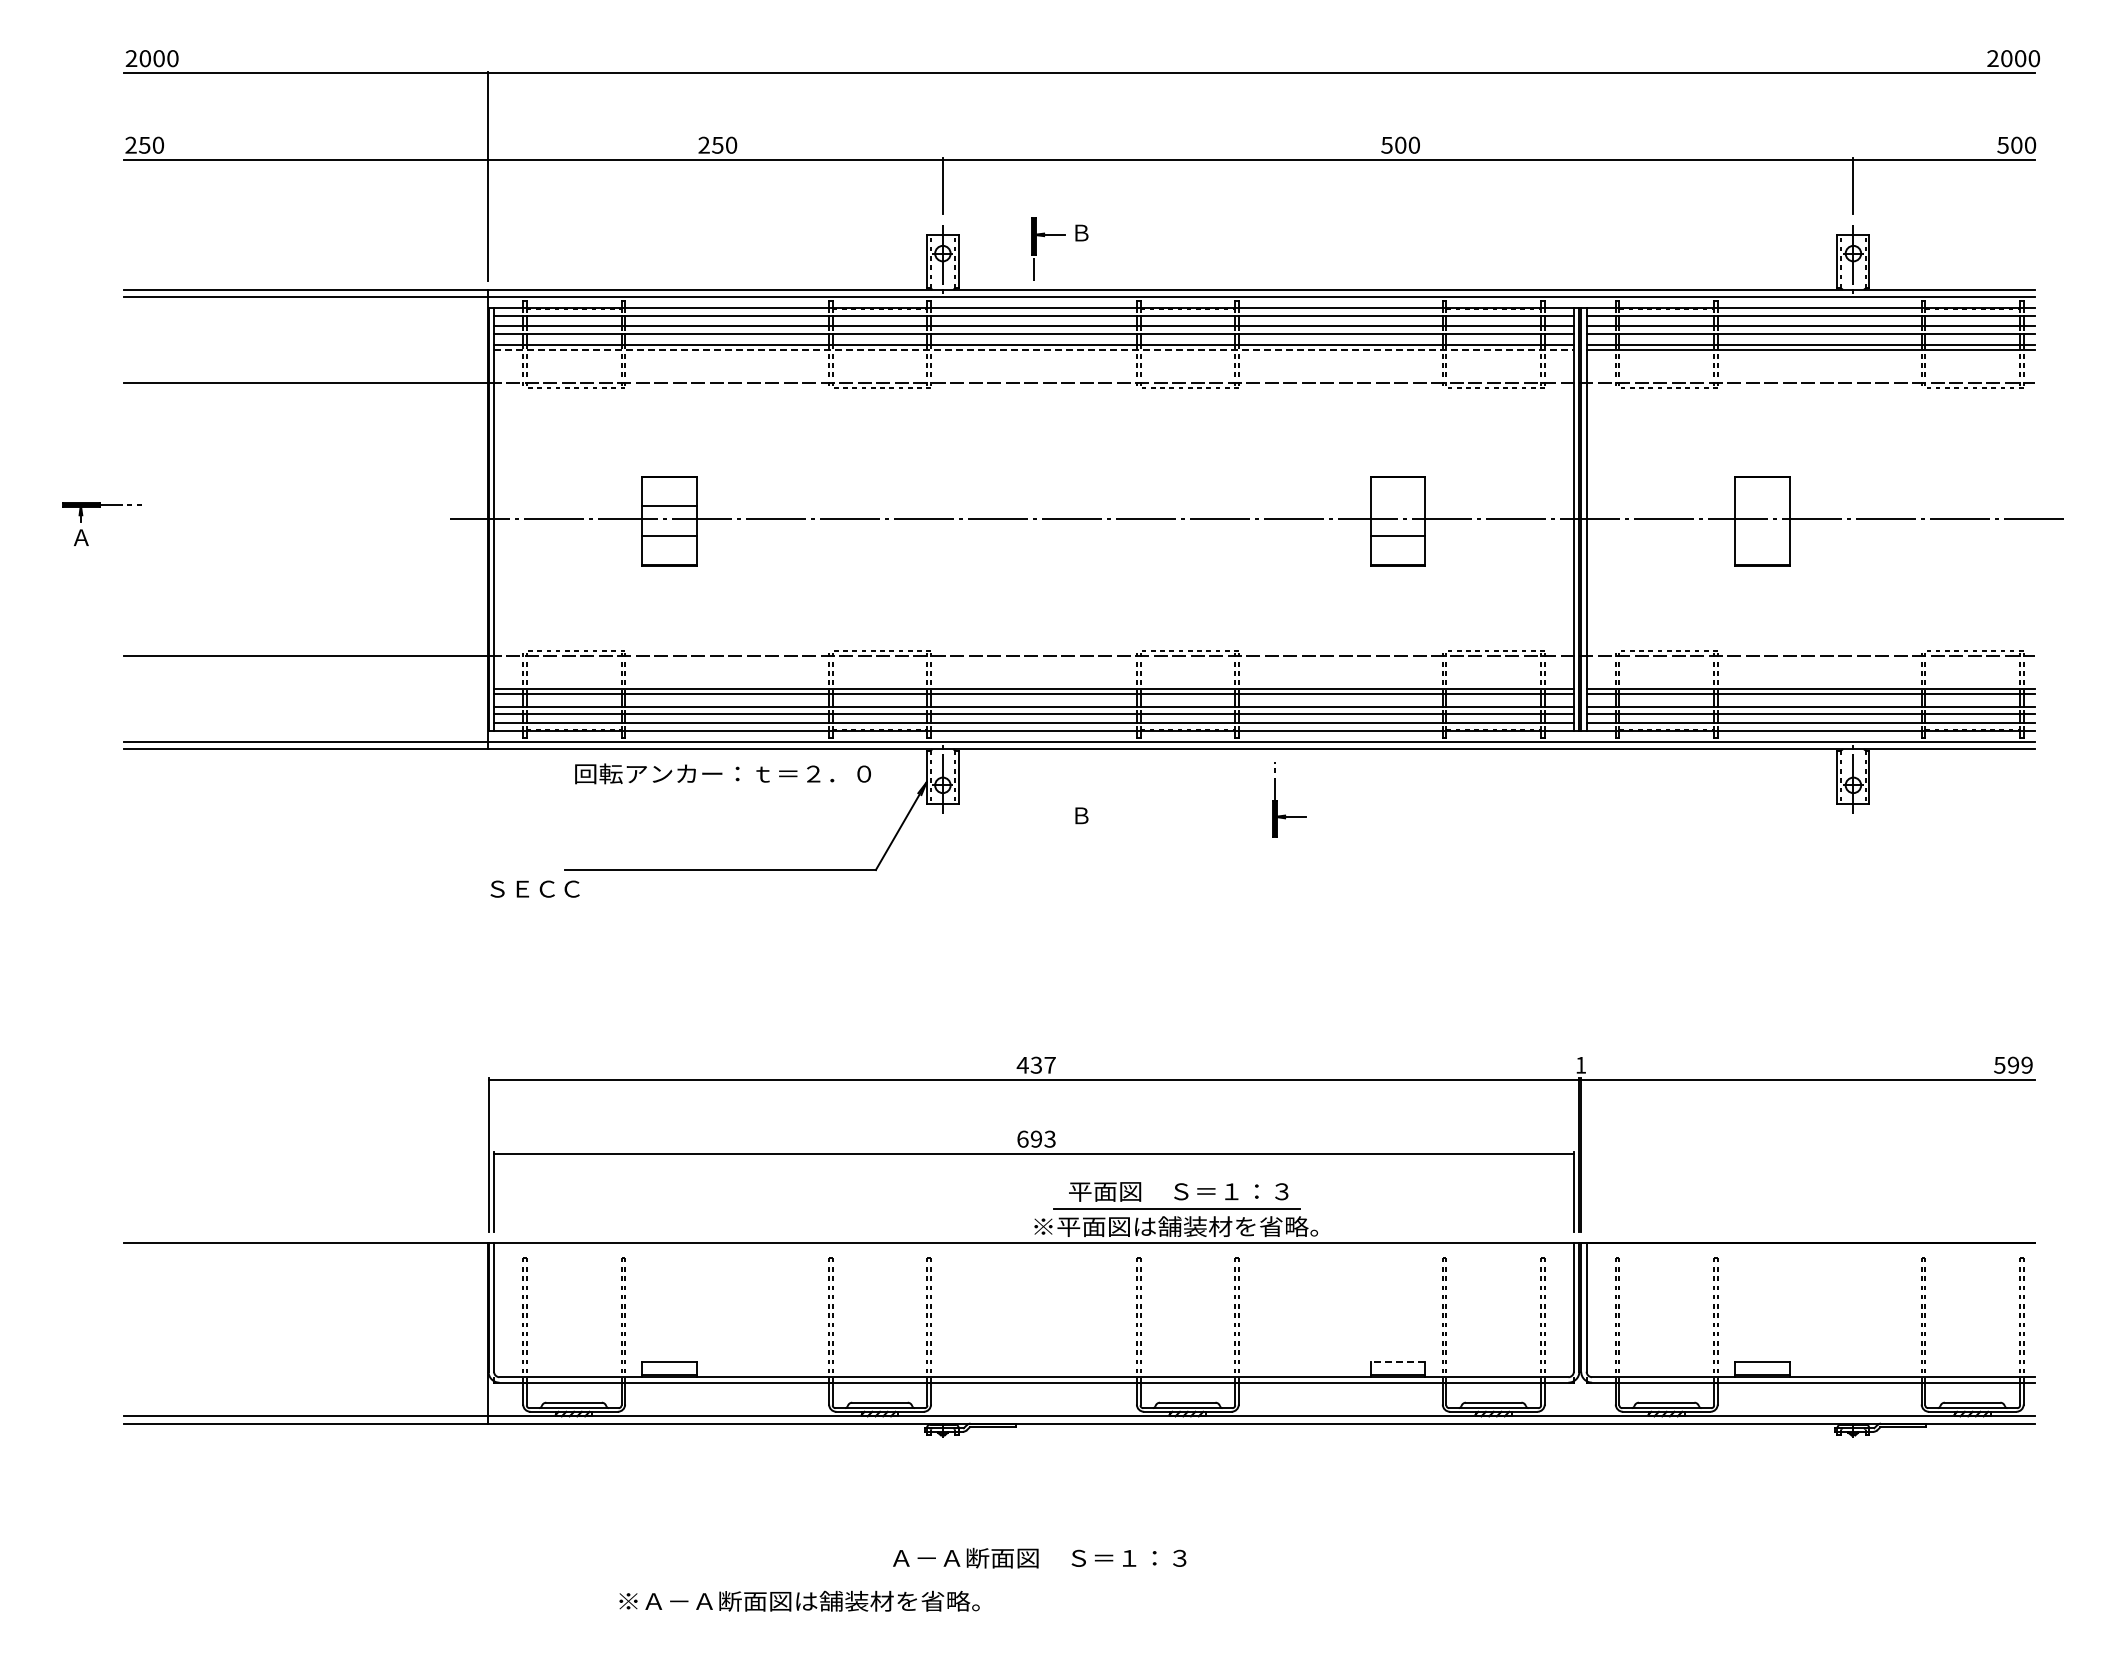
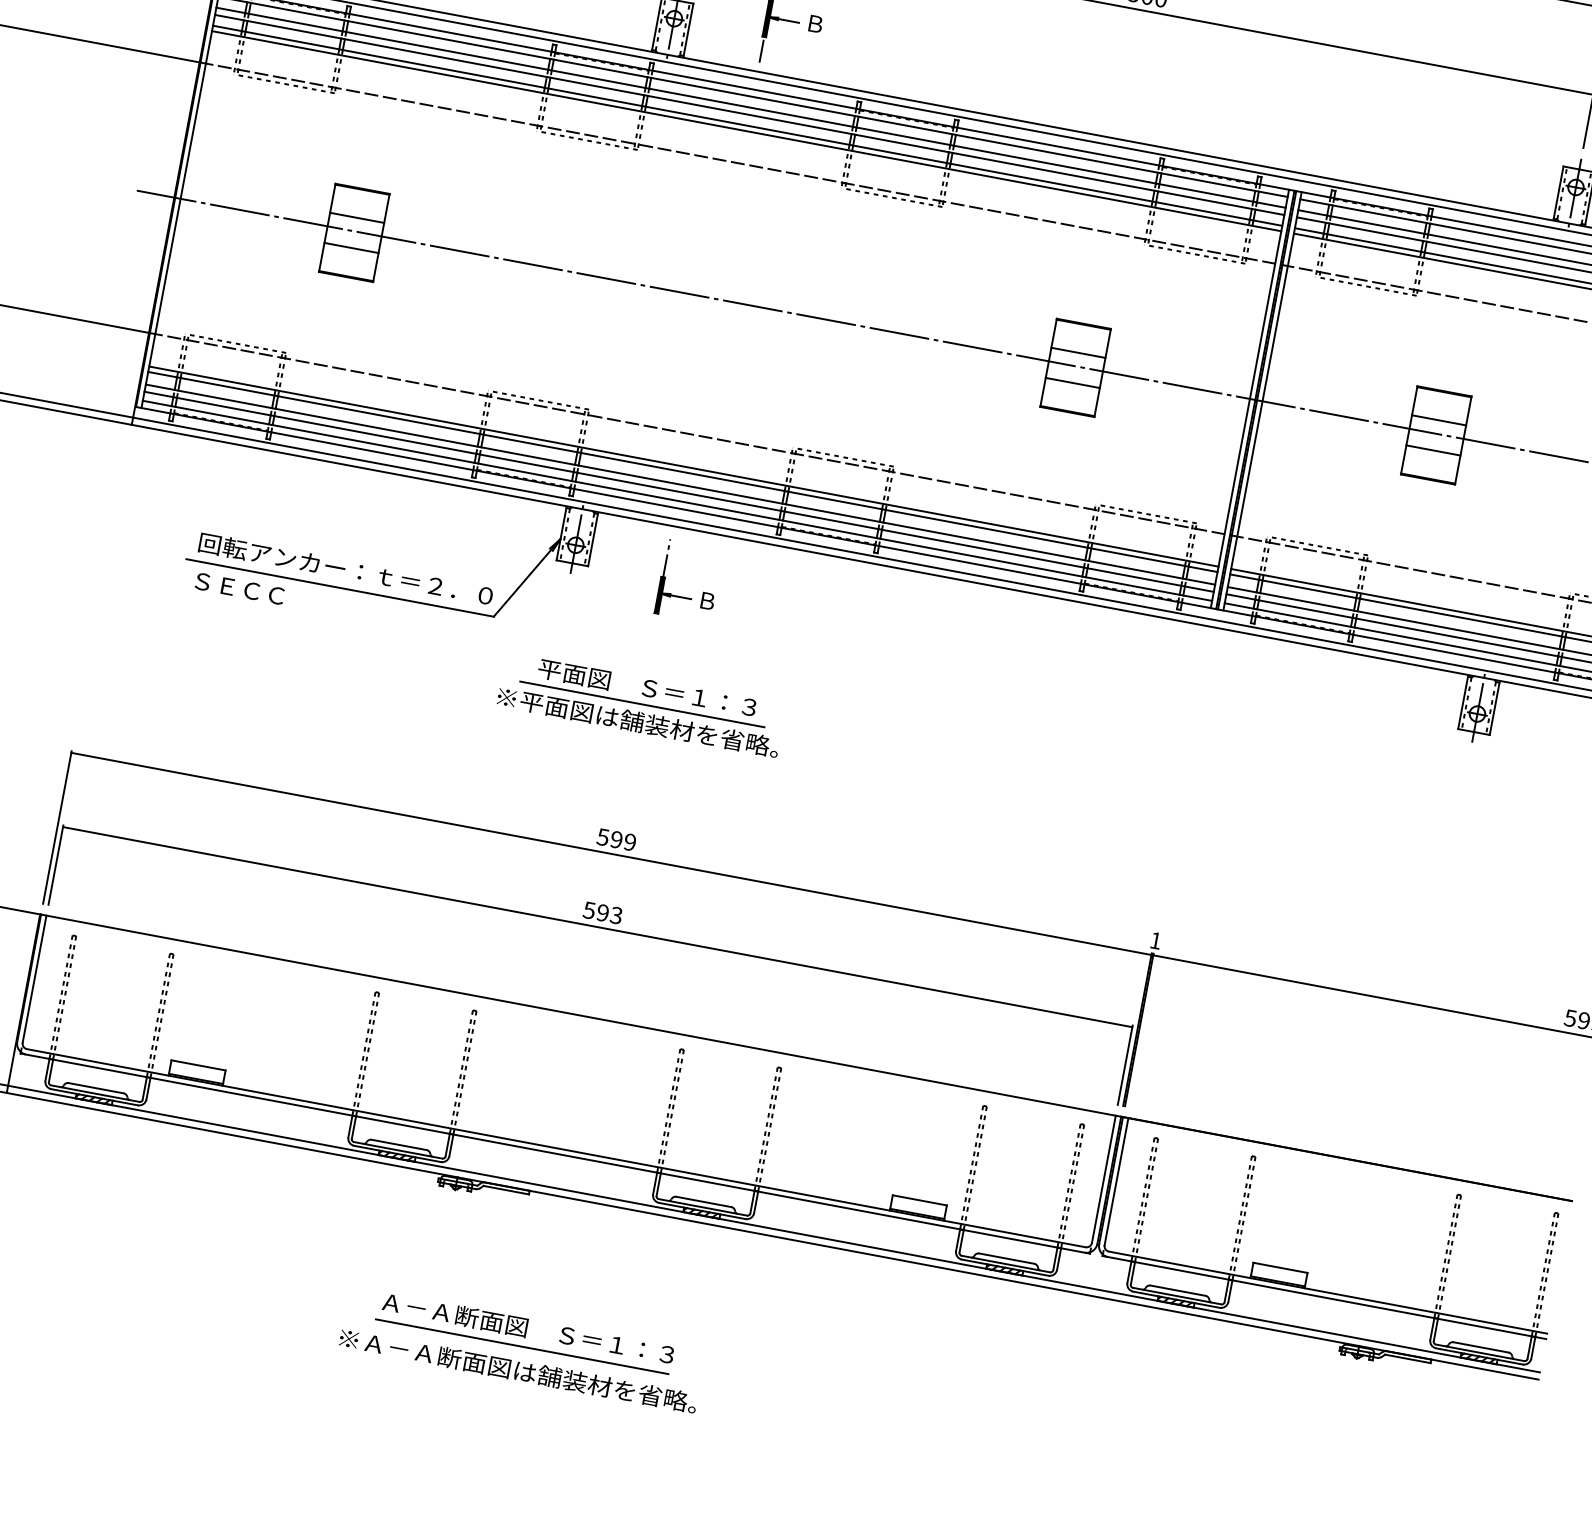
line: (1033, 350) -> (746, 131), dashed -> solid
line: (1397, 505) -> (1077, 352), added
line: (1762, 505) -> (1439, 420), added
line: (1762, 536) -> (1433, 450), added
text: (722, 773) -> (345, 568), moved
part: (1277, 800) -> (665, 577), moved
text: (534, 888) -> (239, 588), moved
text: (1035, 1064) -> (615, 838), 437 -> 599
text: (1022, 1138) -> (589, 909), 693 -> 593
part: (1175, 1209) -> (640, 705), moved
line: (1397, 1361) -> (919, 1200), dashed -> solid
line: (1036, 1577) -> (521, 1347), added
text: (799, 1600) -> (518, 1369), moved

